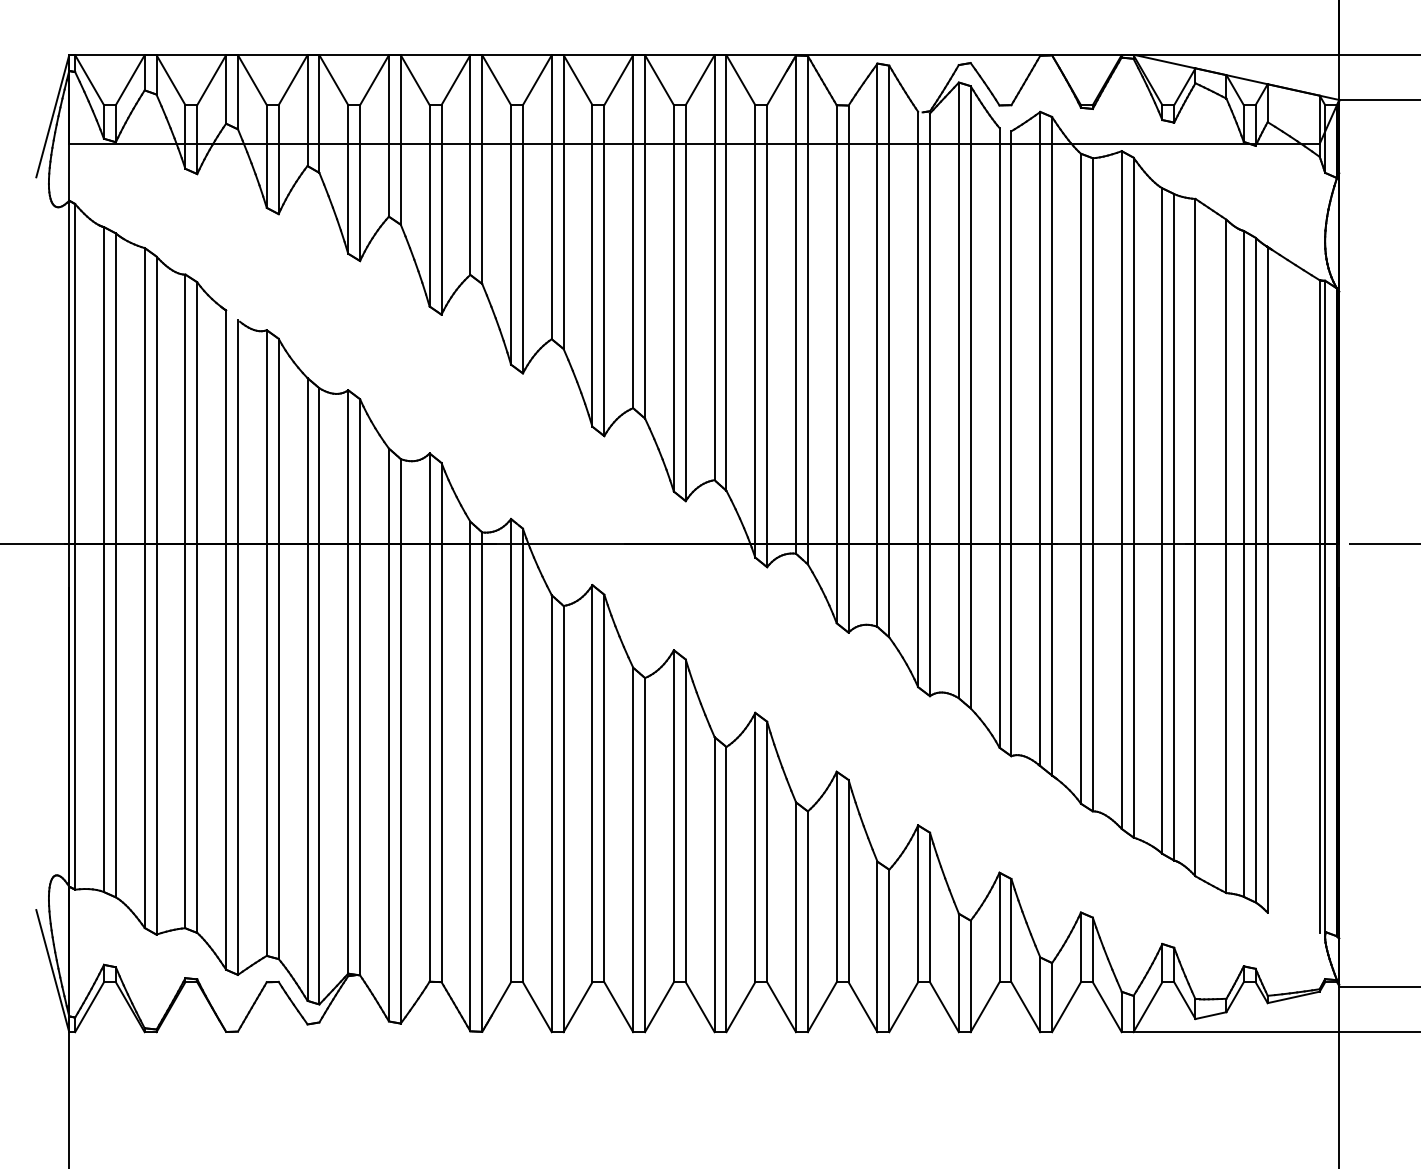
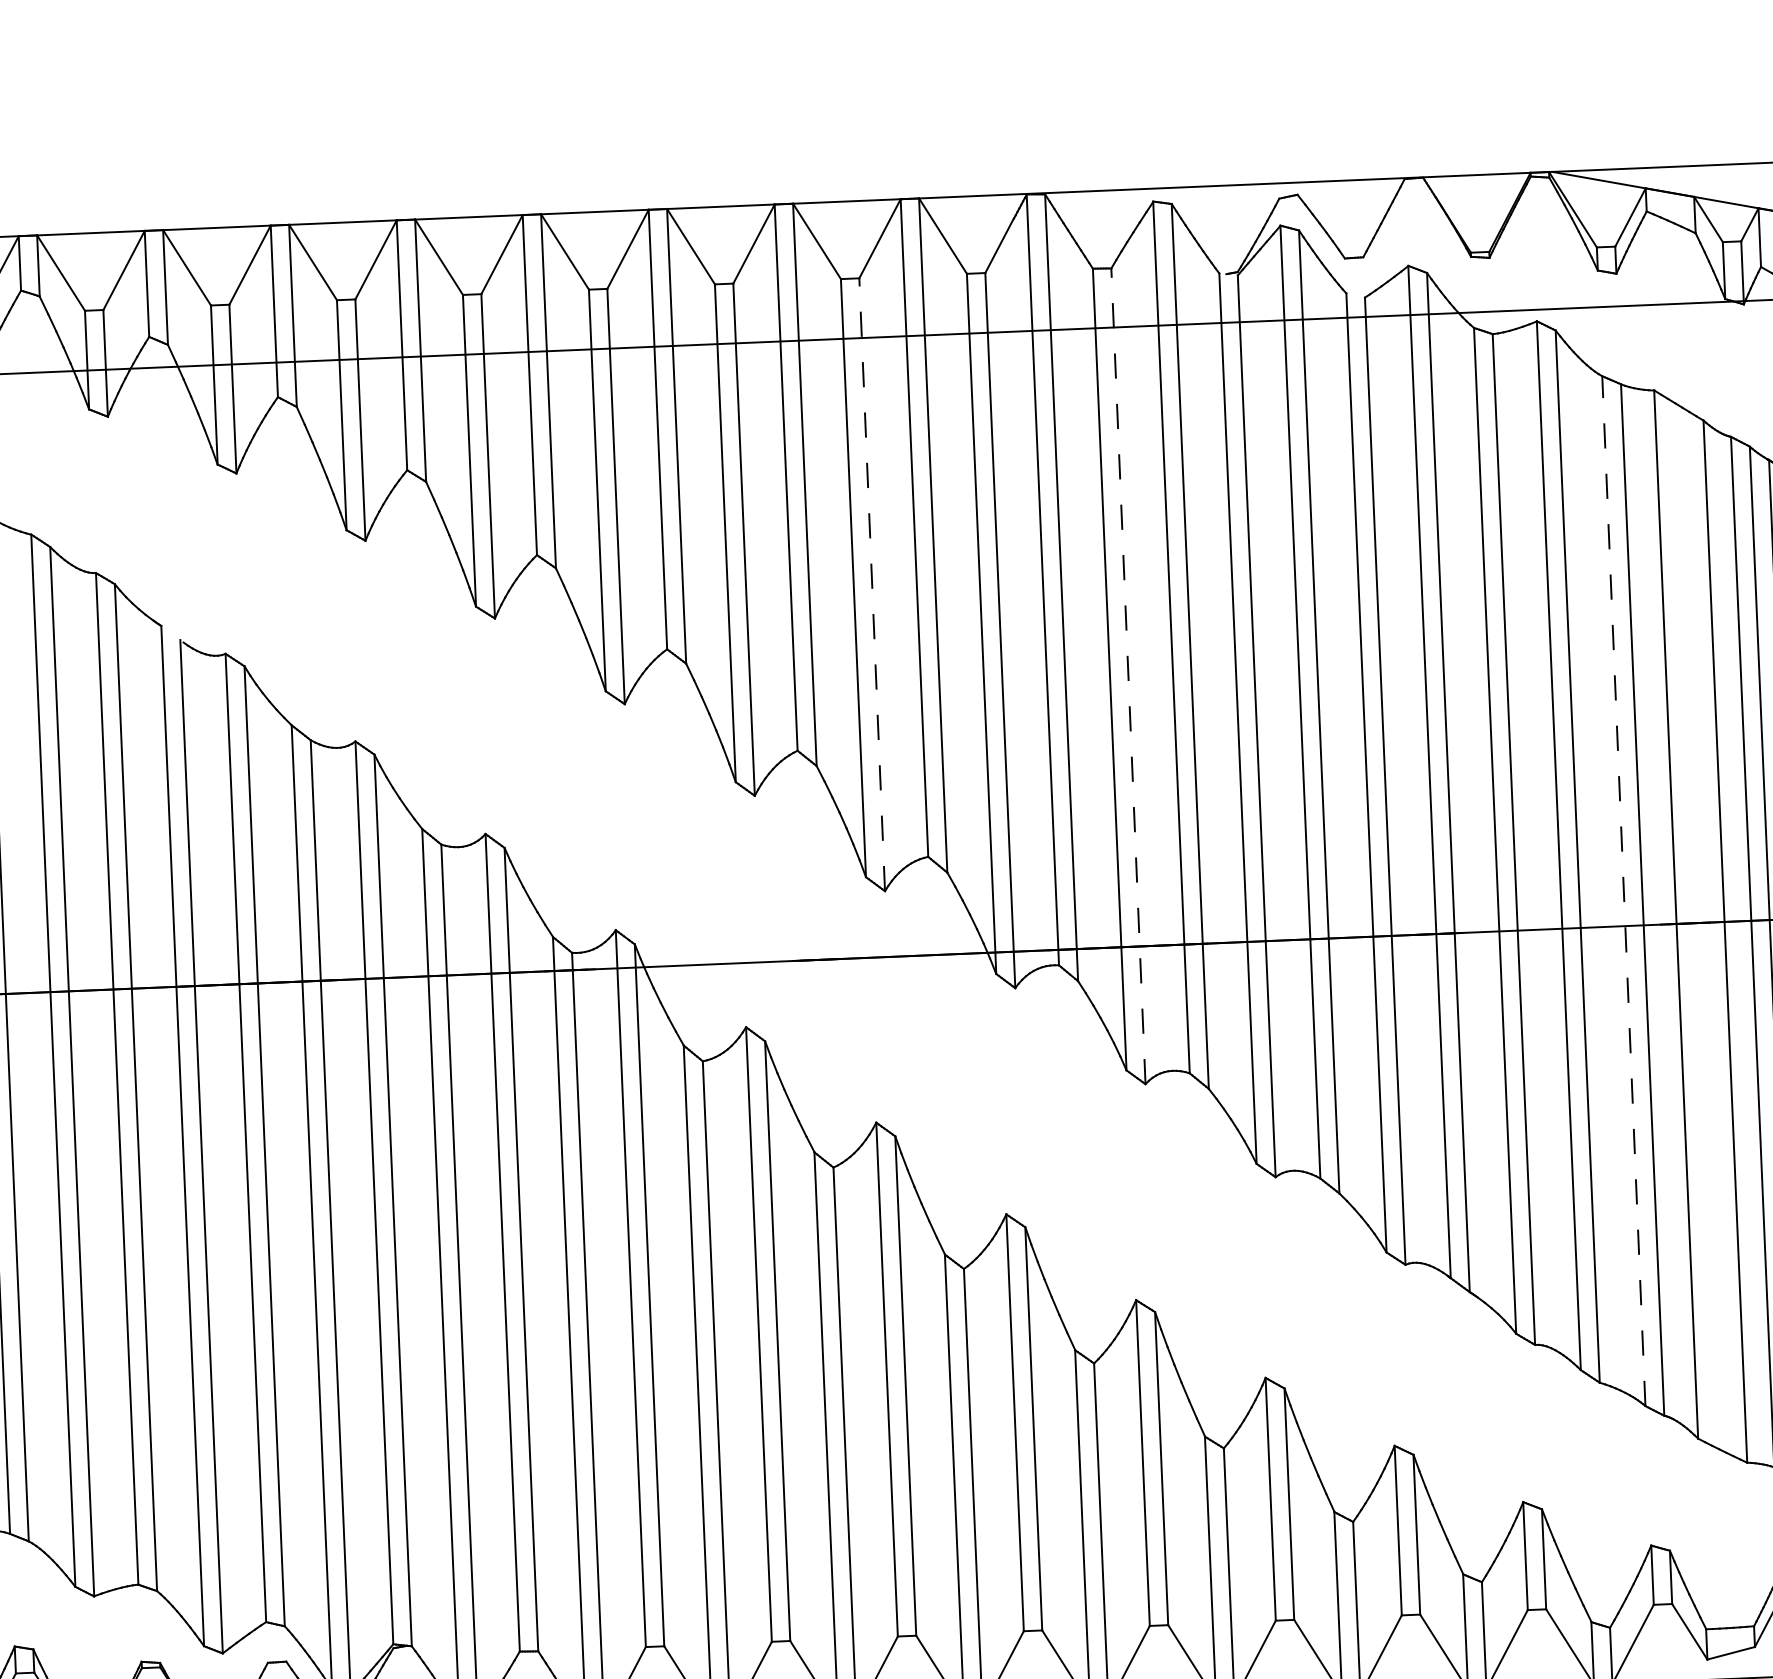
line: (685, 302) -> (871, 583), solid -> dashed
line: (848, 369) -> (1128, 676), solid -> dashed
line: (1162, 521) -> (1624, 891), solid -> dashed

